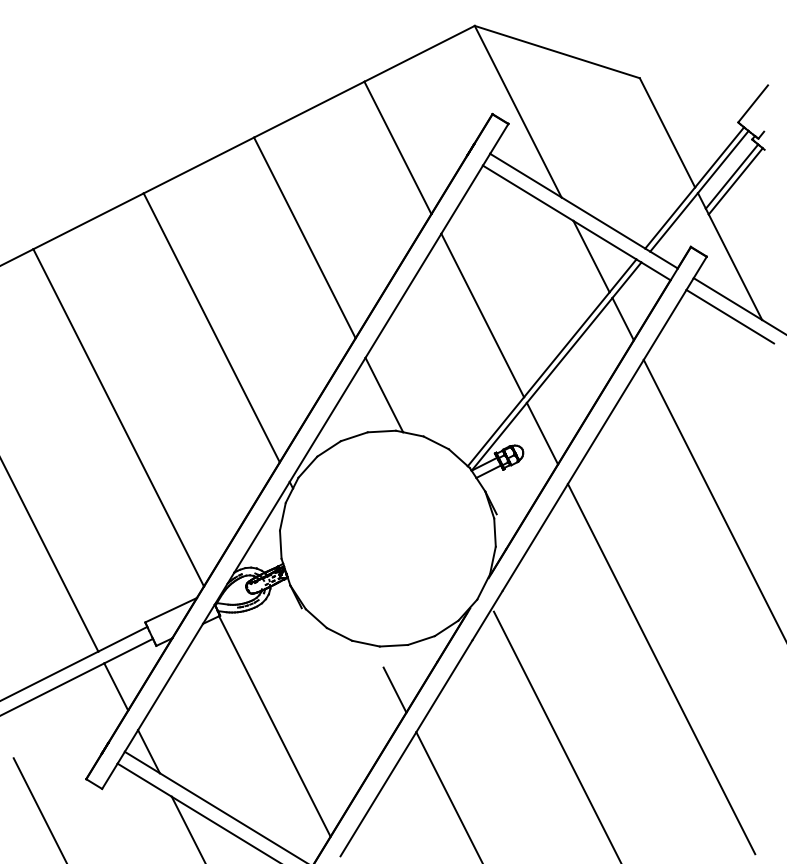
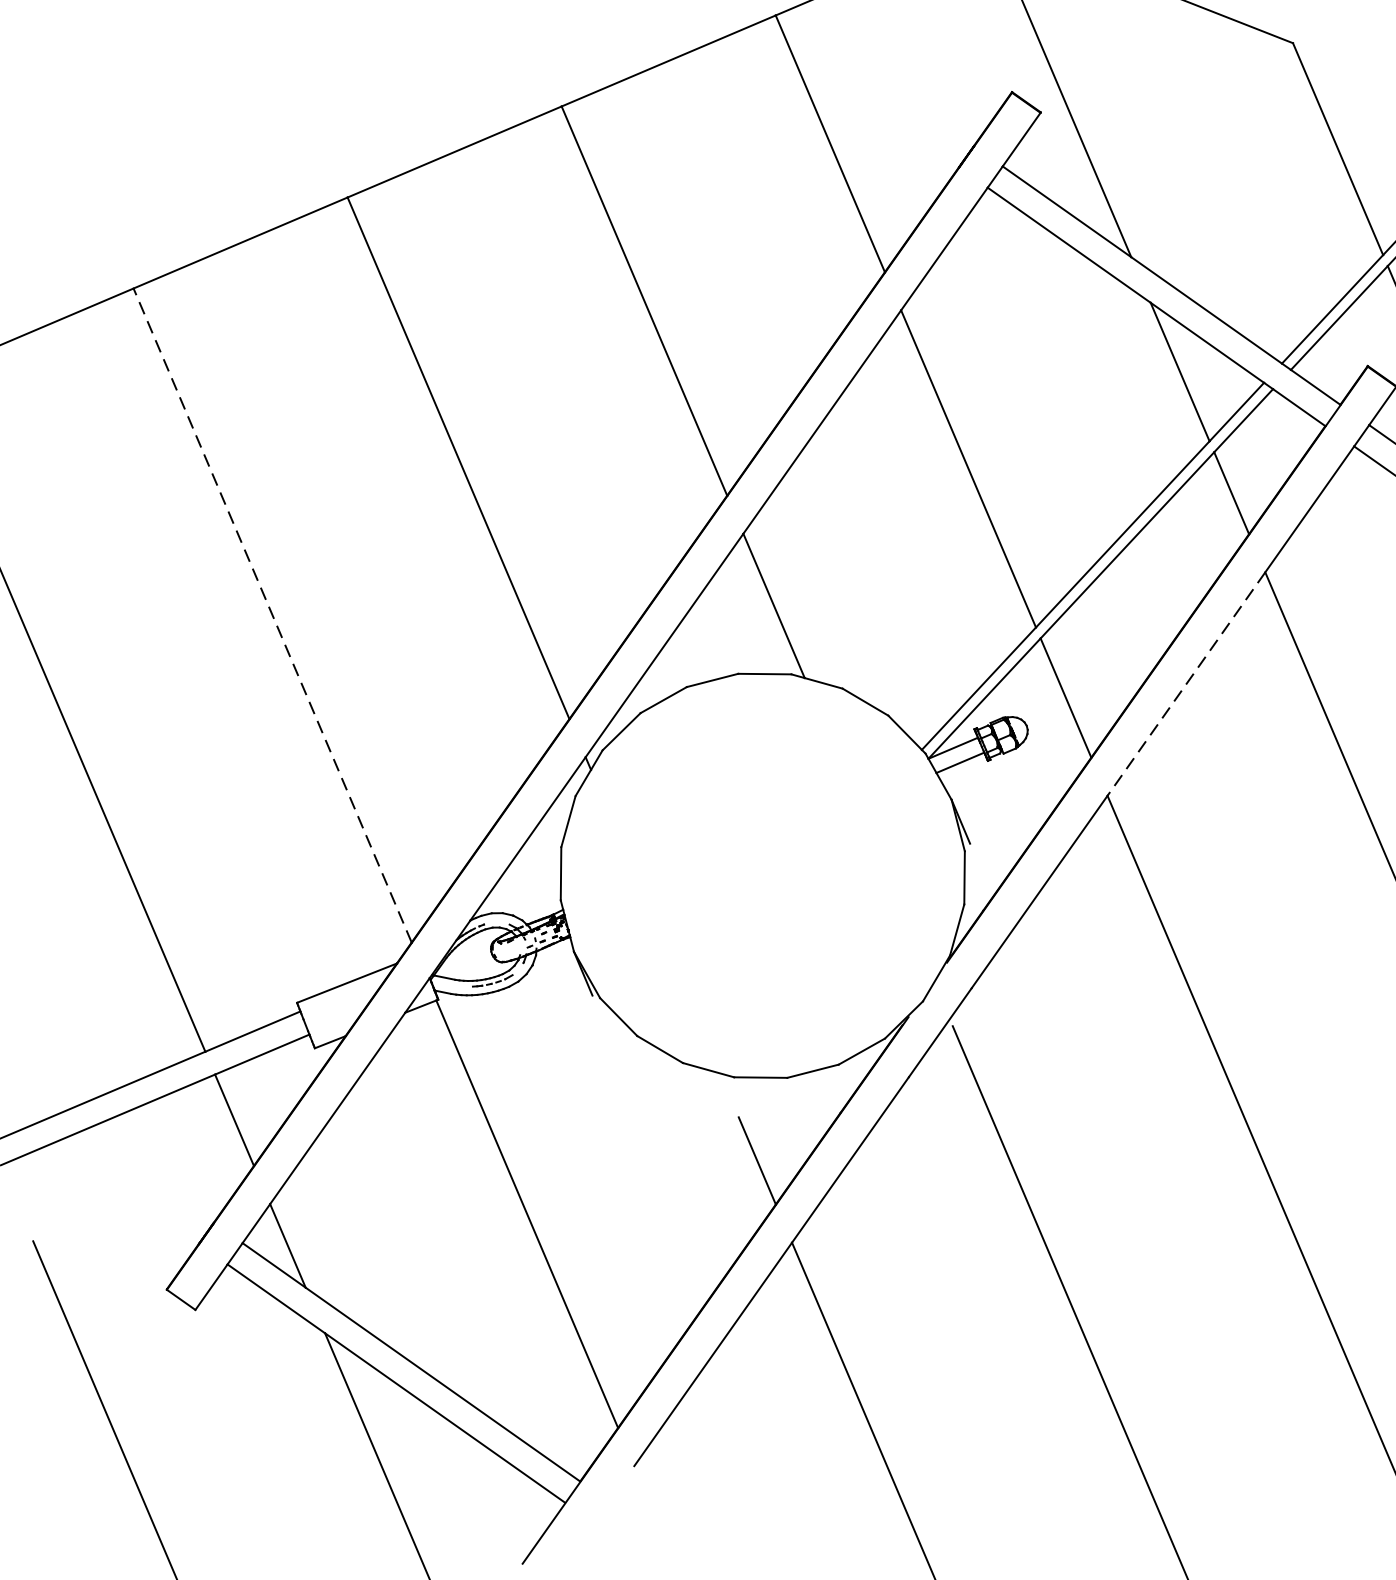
line: (118, 417) -> (272, 614), solid -> dashed
line: (605, 421) -> (1185, 683), solid -> dashed

